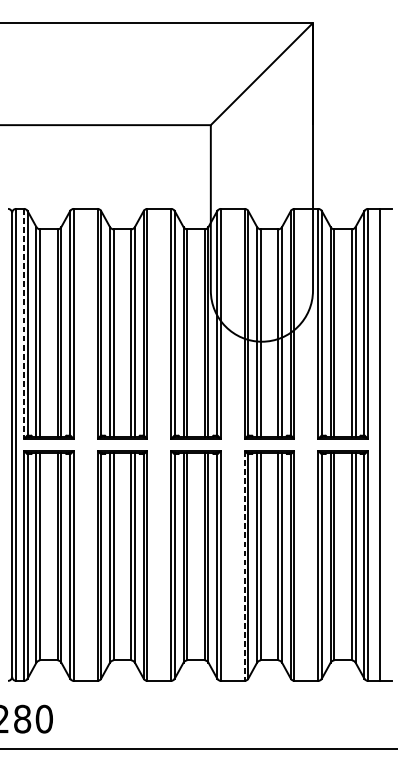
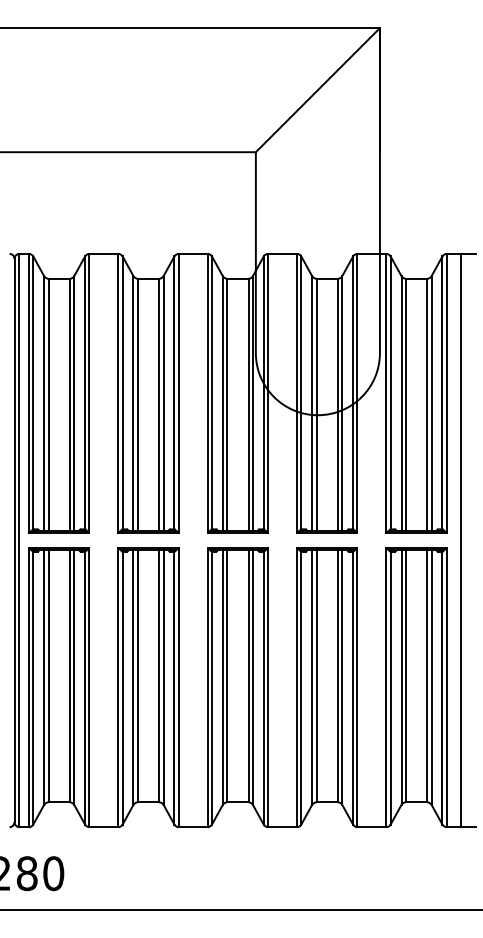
line: (23, 323) -> (28, 393), dashed -> solid
line: (244, 565) -> (296, 687), dashed -> solid

